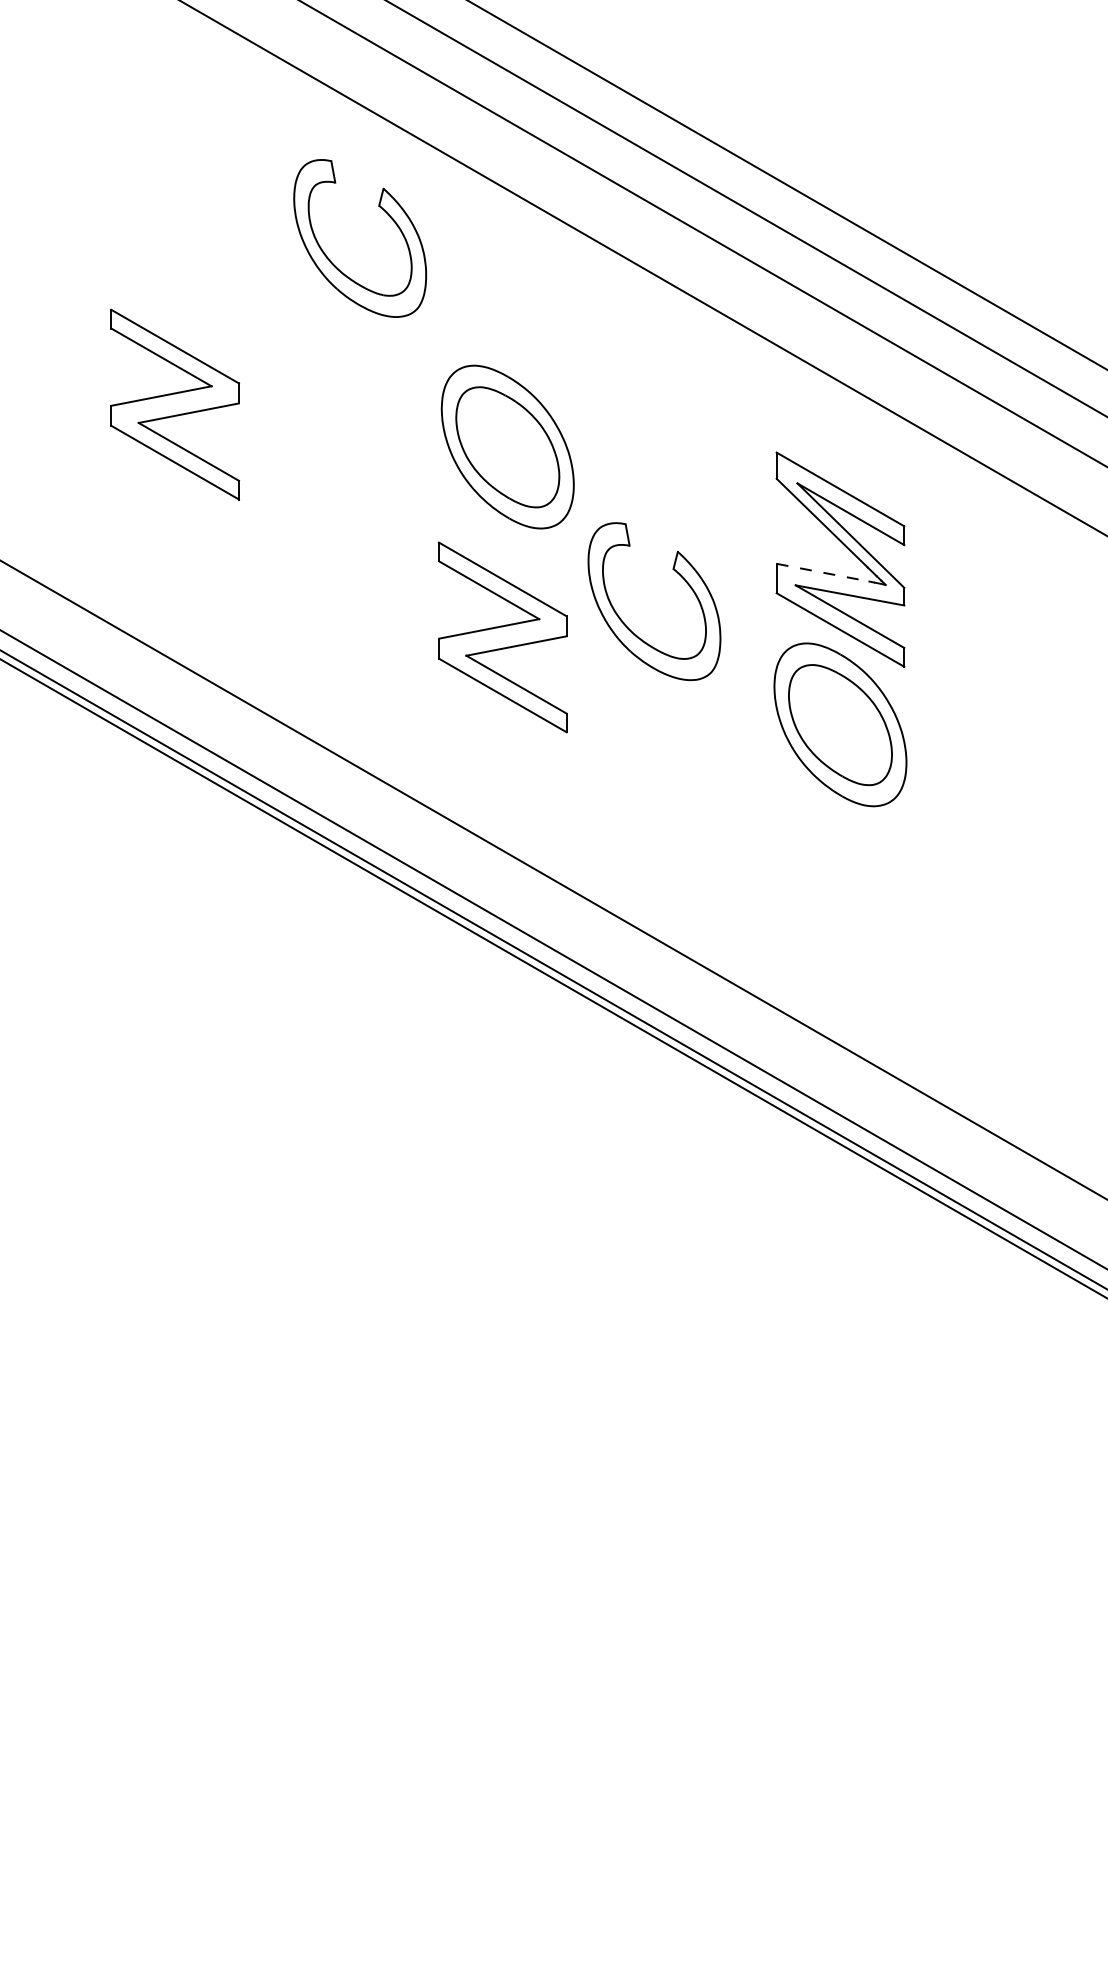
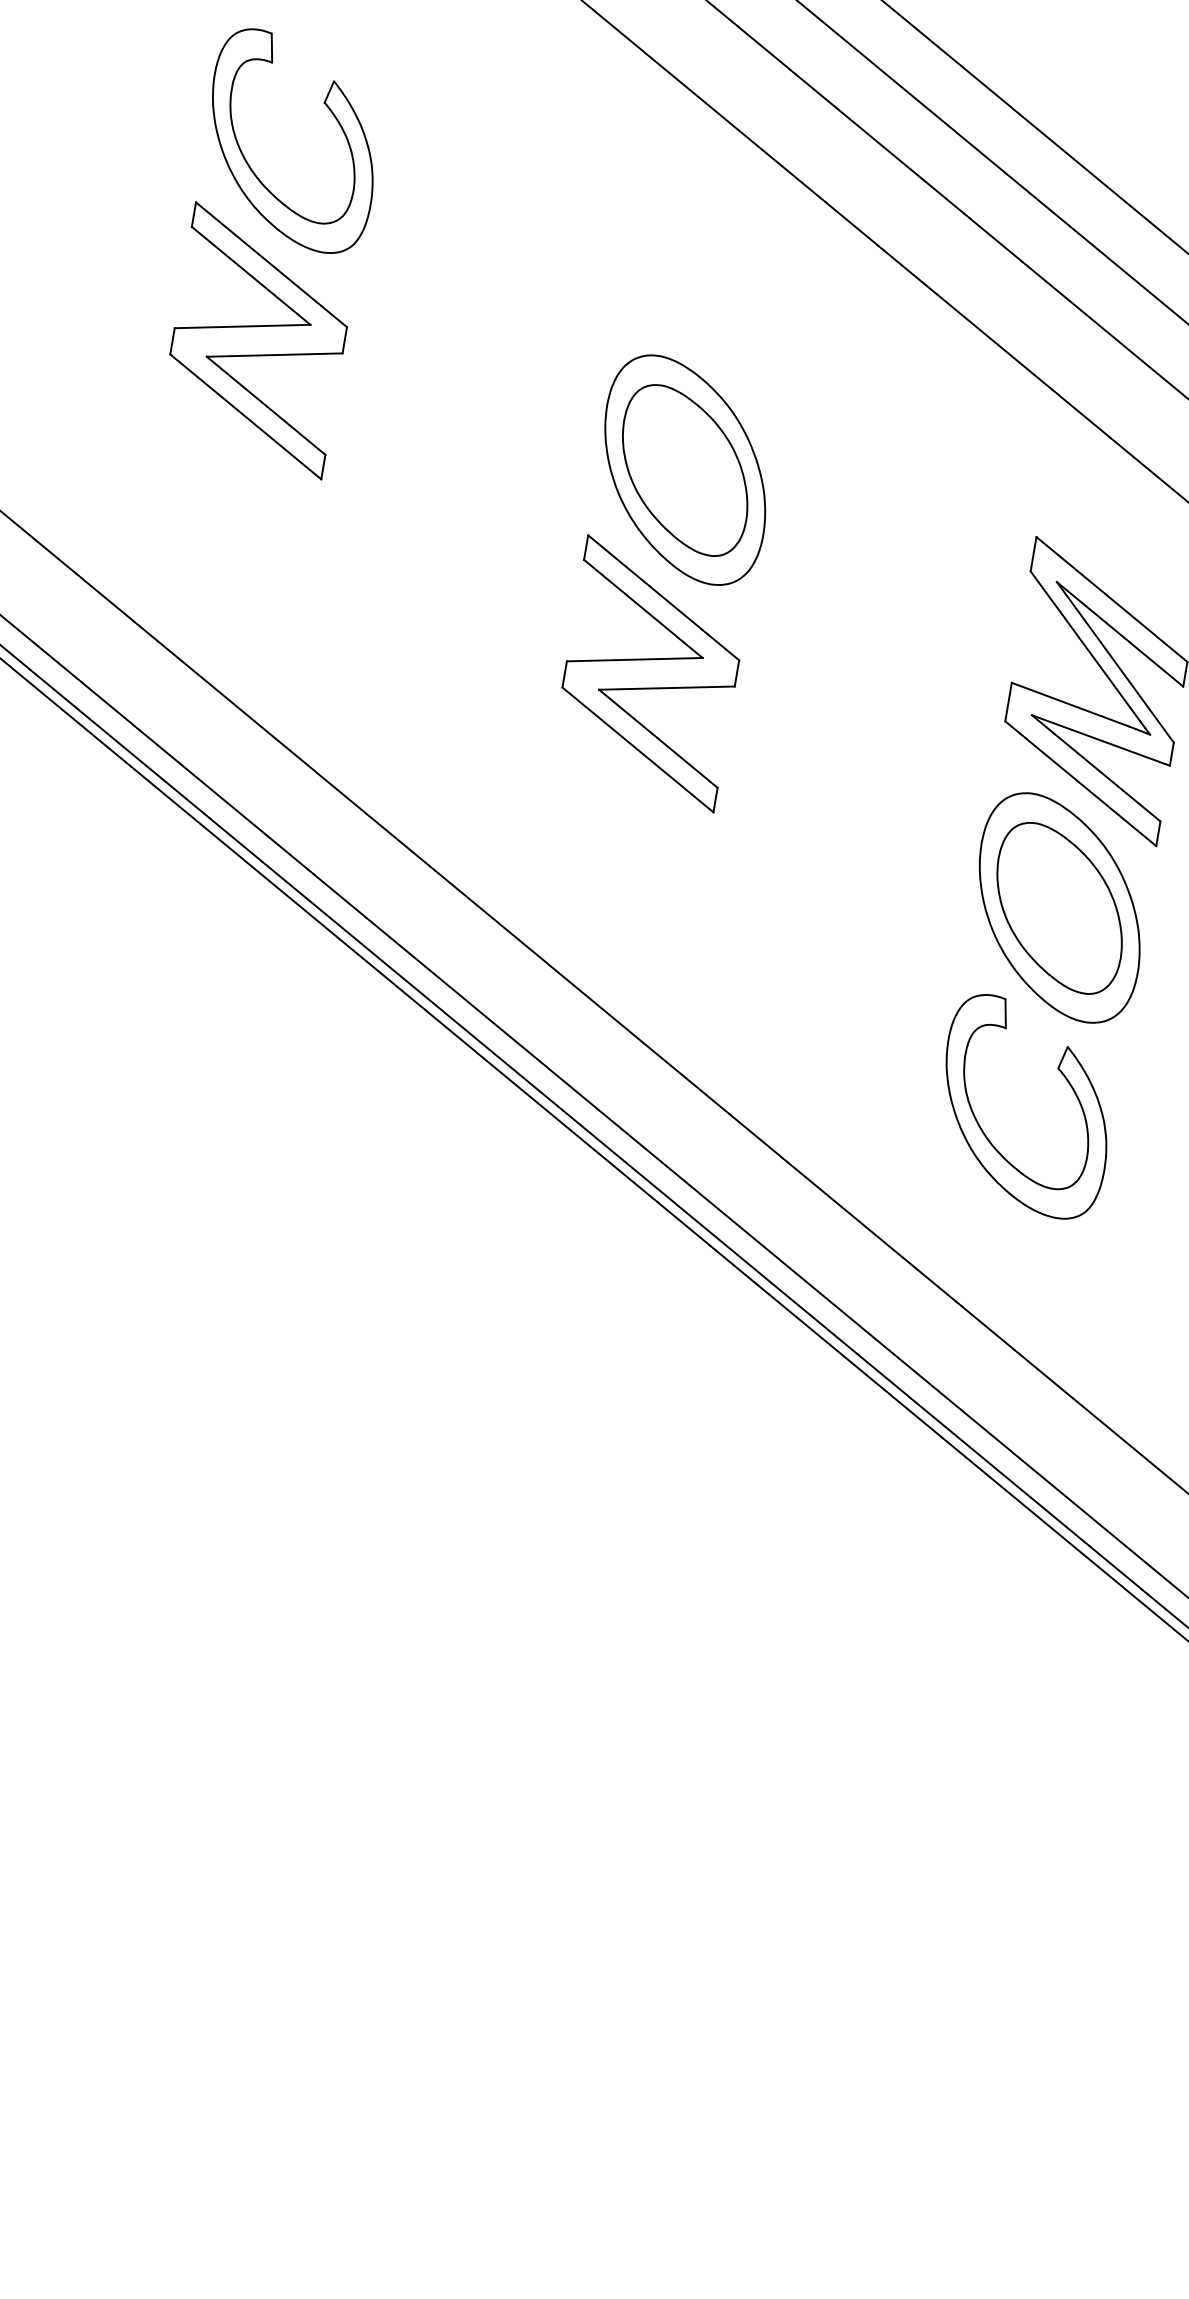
part: (329, 258) -> (247, 160), moved
part: (674, 571) -> (1059, 1071), moved
line: (823, 572) -> (1071, 704), dashed -> solid
part: (502, 637) -> (650, 673), moved

